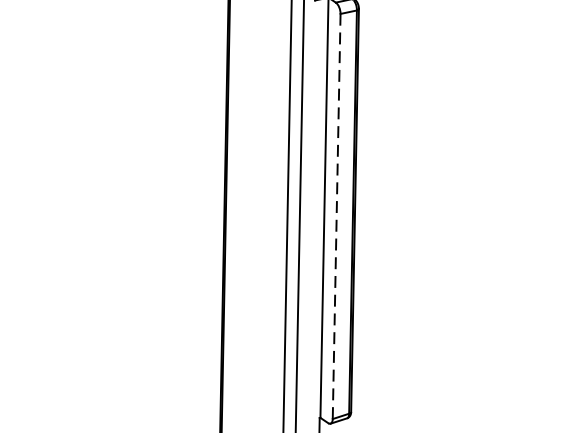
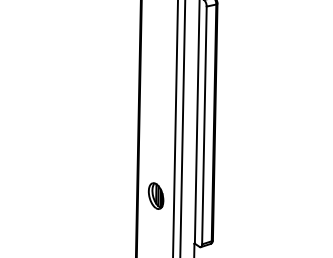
line: (336, 216) -> (204, 125), dashed -> solid
part: (255, 335) -> (156, 195), added

